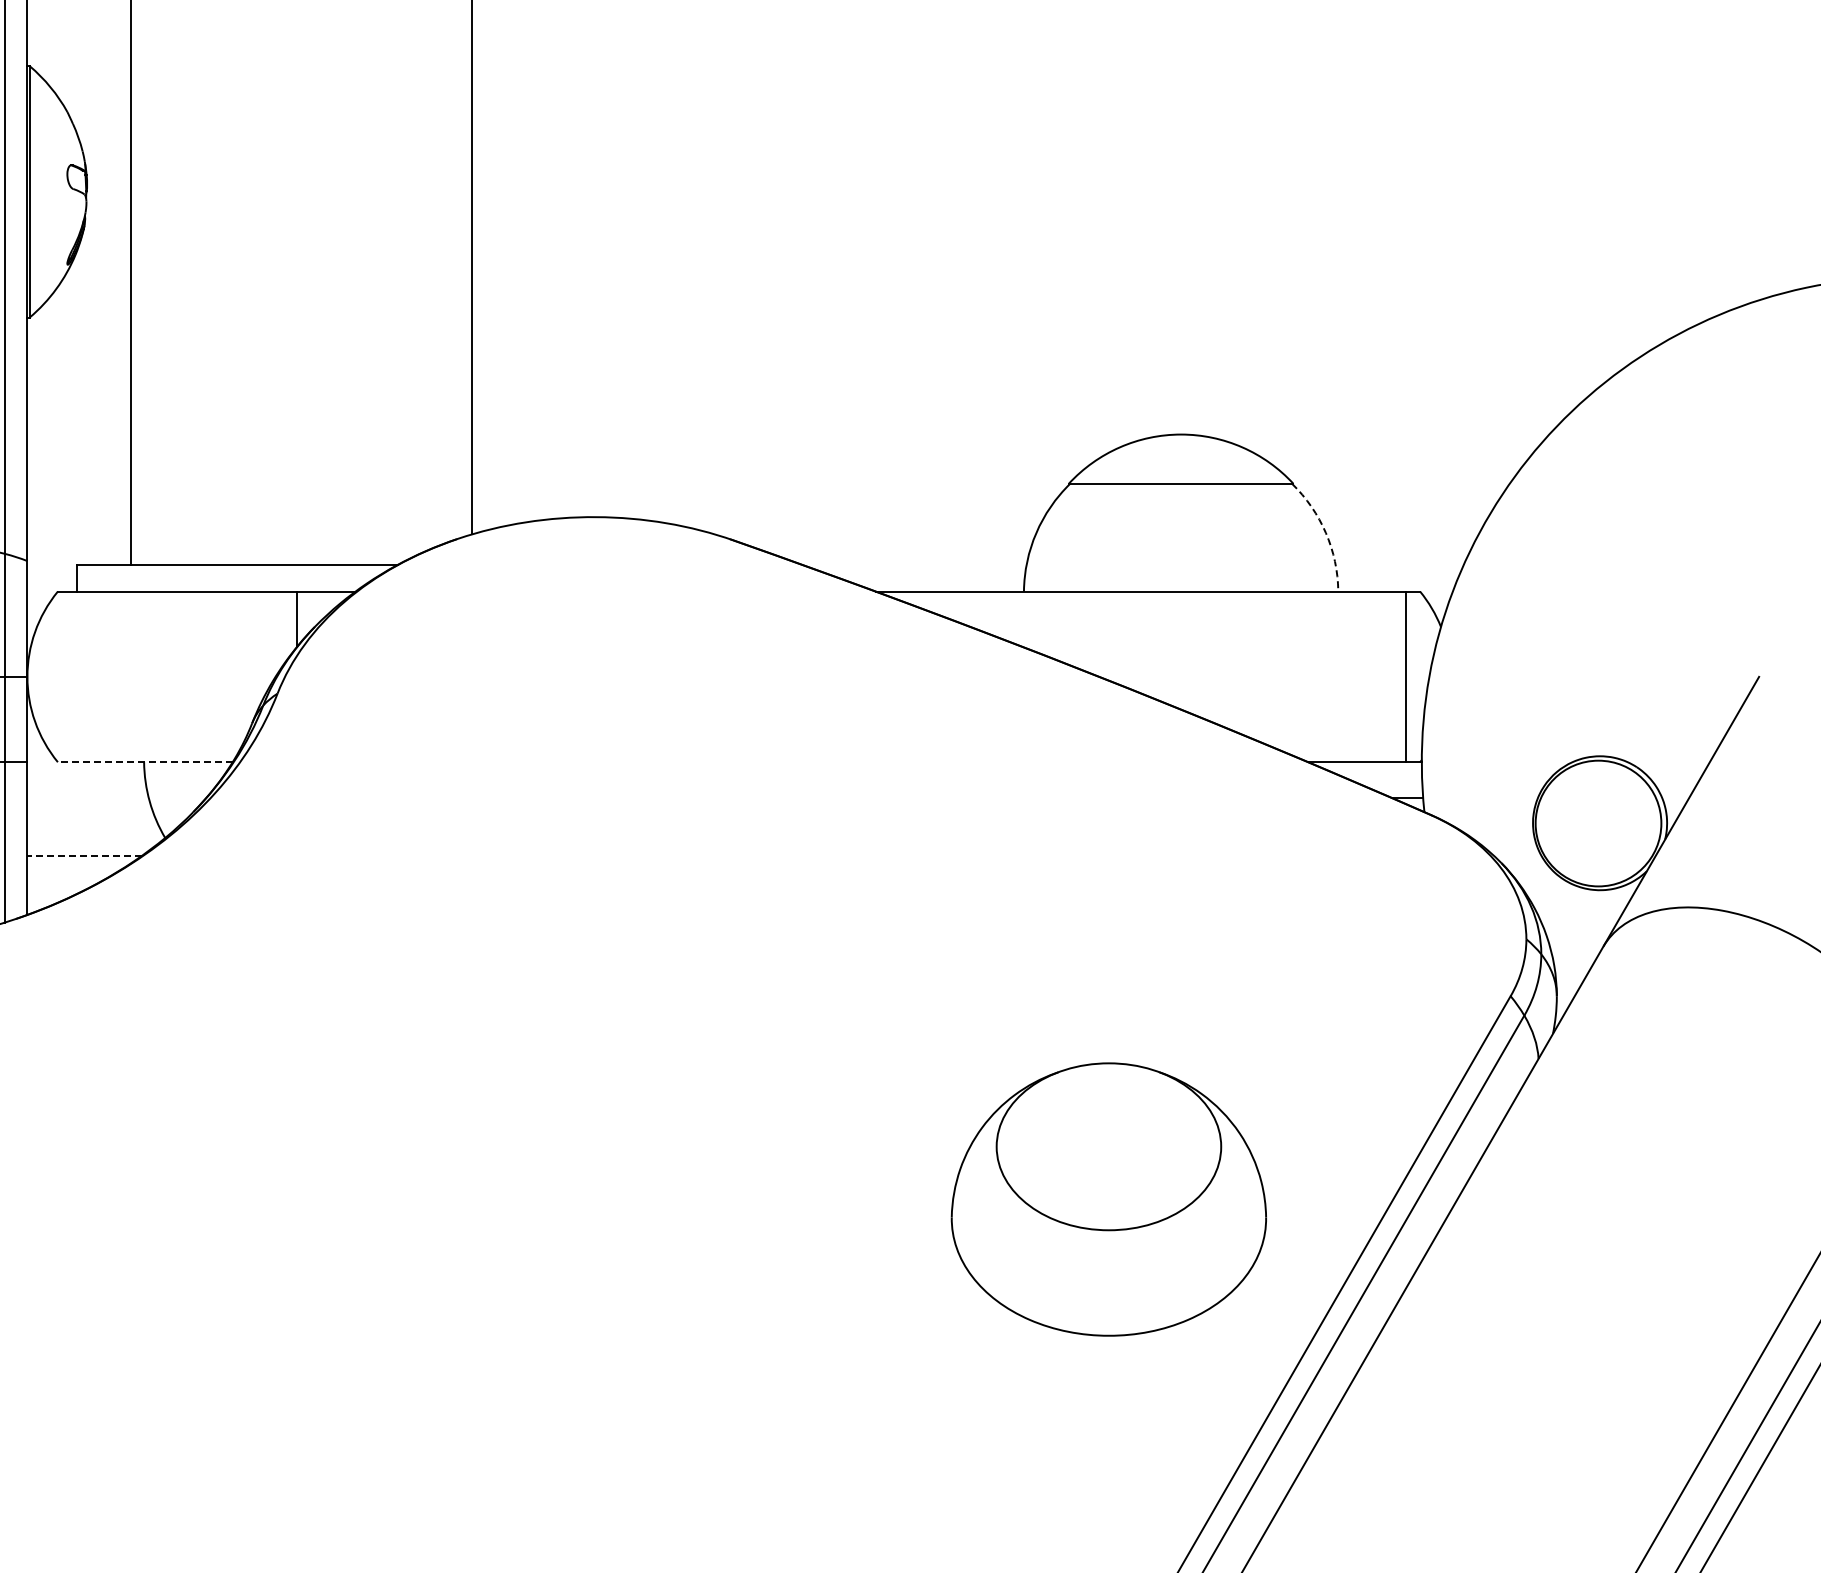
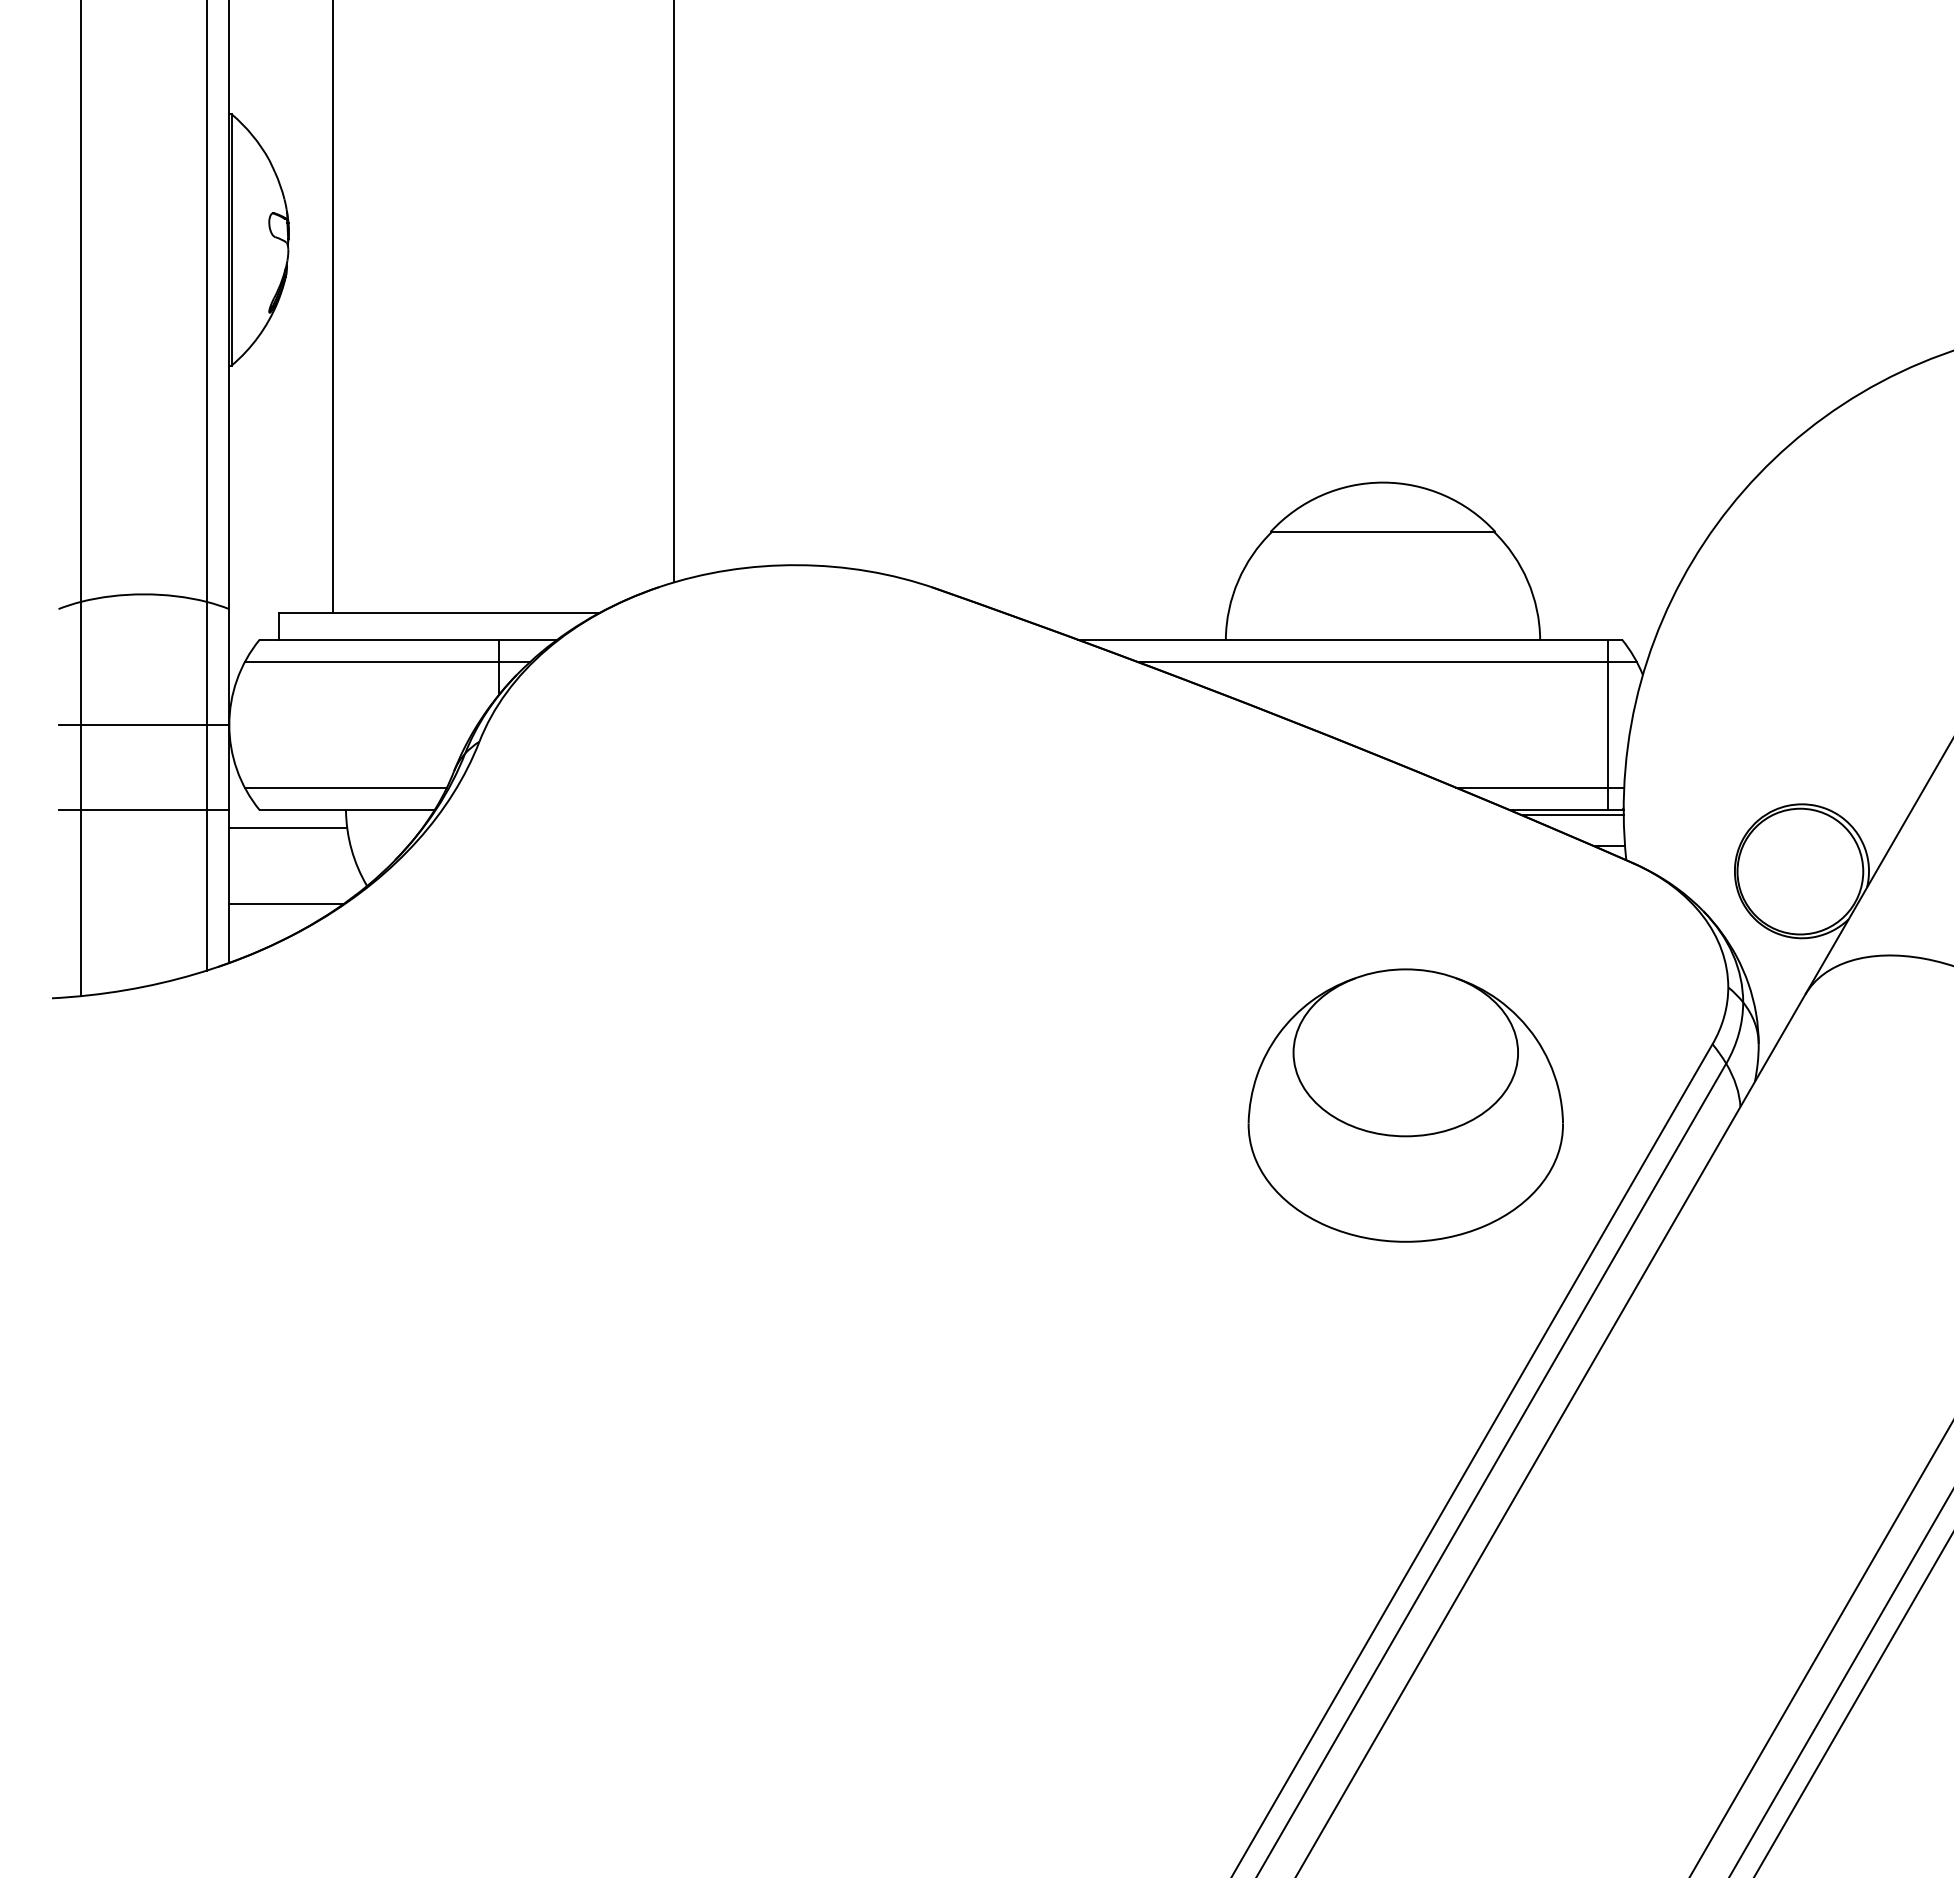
arc: (1325, 533) -> (1527, 581), dashed -> solid
line: (185, 614) -> (387, 662), added
line: (1184, 614) -> (1386, 662), added
line: (143, 739) -> (345, 787), added
line: (1338, 739) -> (1540, 787), added
line: (144, 762) -> (346, 810), dashed -> solid
line: (1369, 766) -> (1571, 814), added
line: (86, 780) -> (288, 828), added
line: (83, 856) -> (285, 904), dashed -> solid
part: (1108, 1199) -> (1405, 1105), moved

